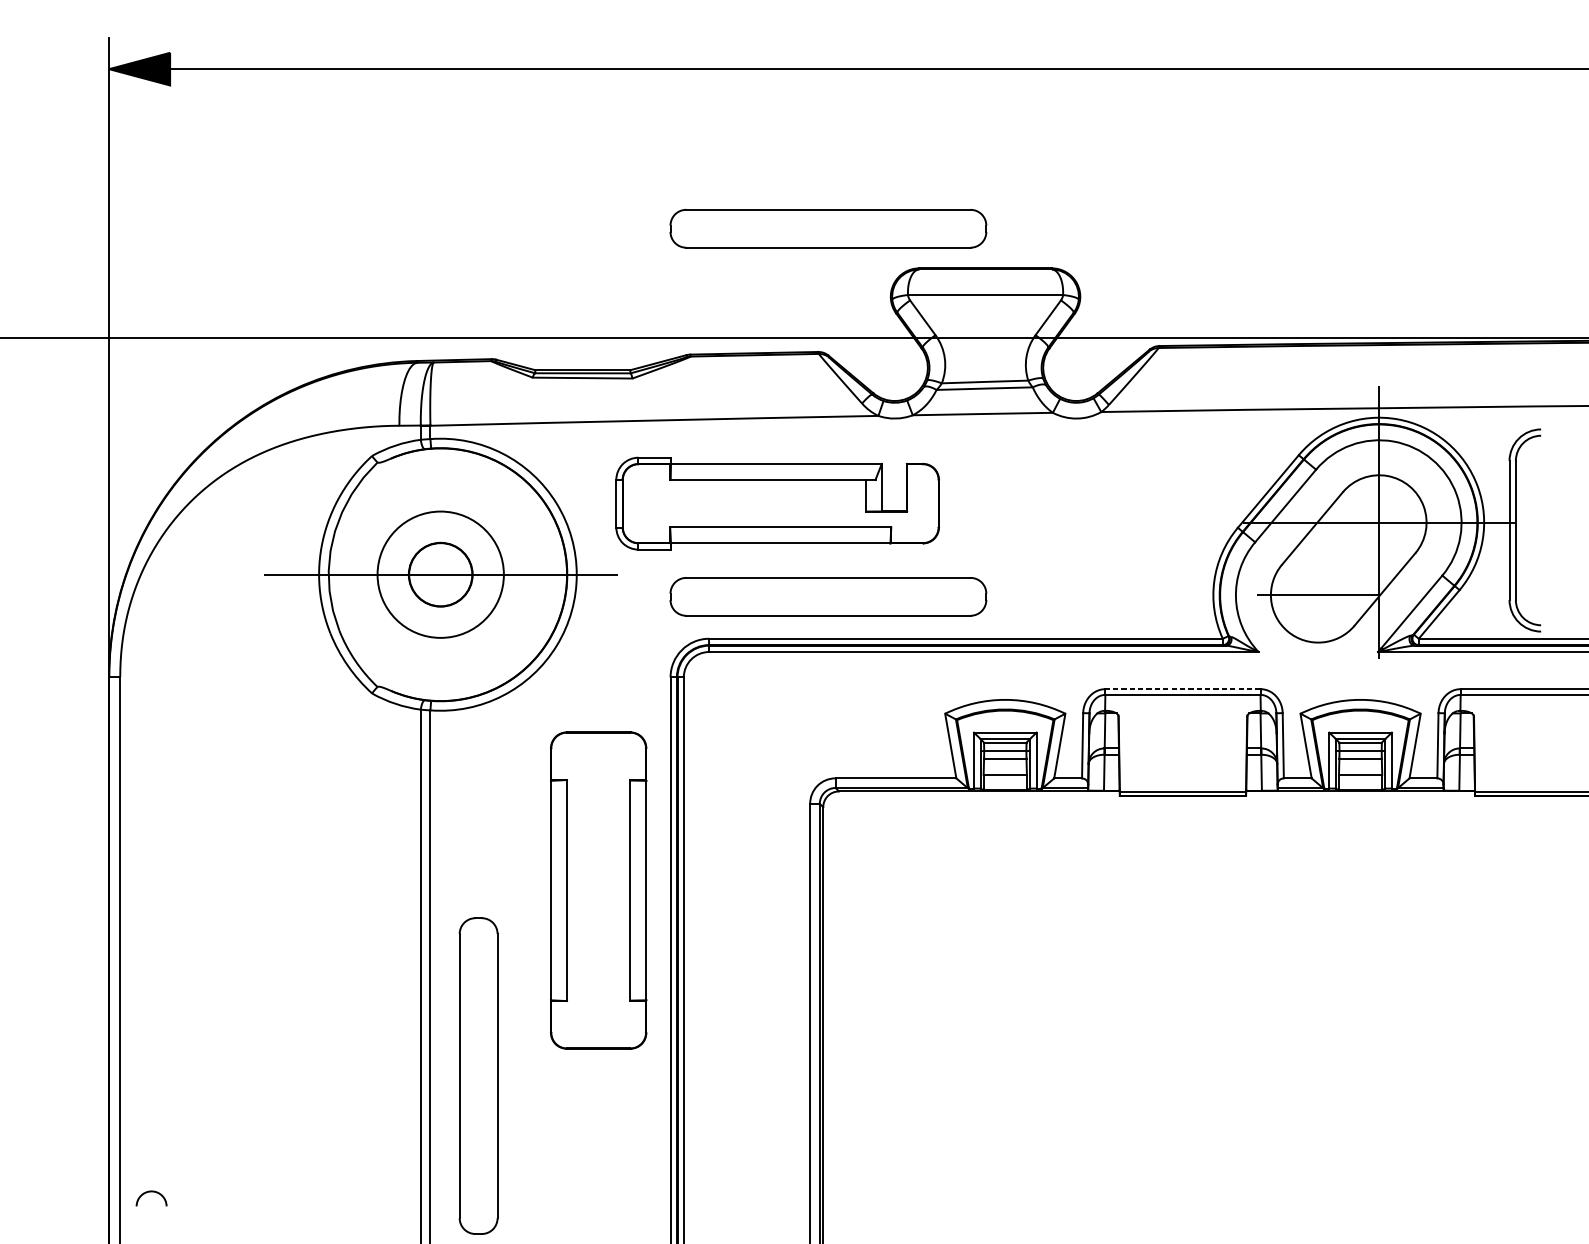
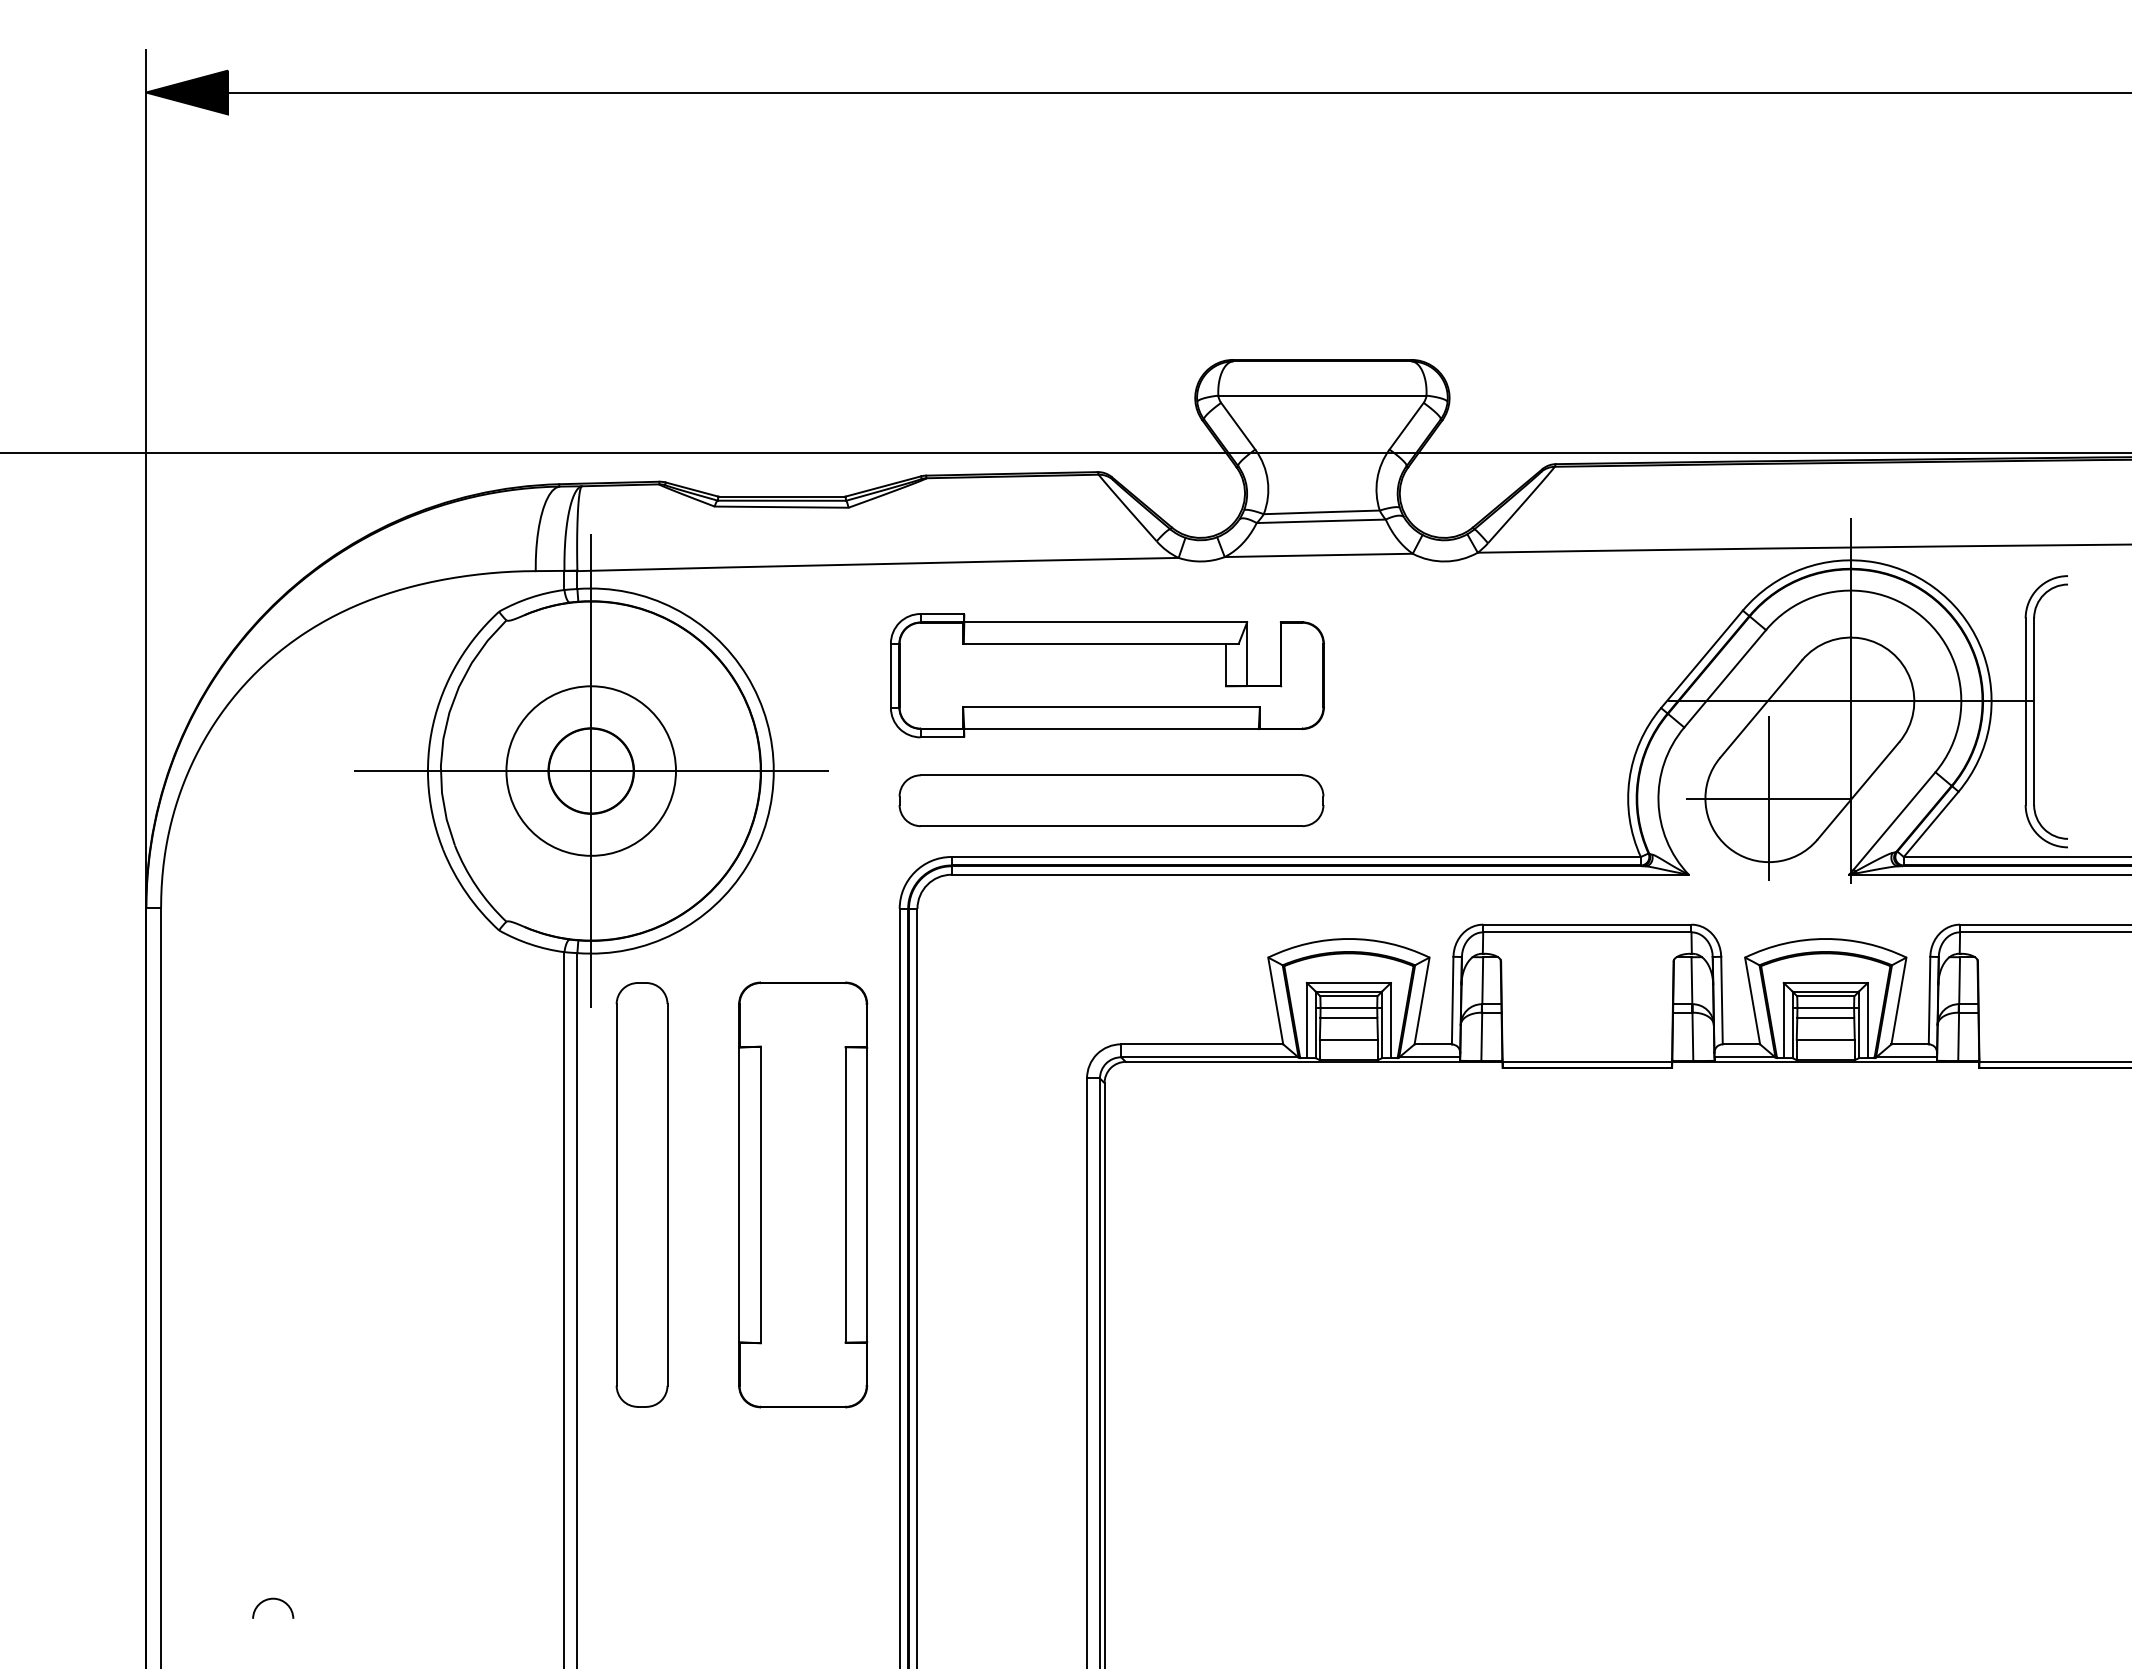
part: (828, 228) -> (1111, 306), removed
part: (777, 503) -> (1107, 675), moved
line: (440, 574) -> (591, 770), added
line: (1318, 595) -> (1769, 798), added
line: (1182, 689) -> (1586, 924), dashed -> solid
part: (478, 1075) -> (641, 1194), moved
arc: (151, 1192) -> (273, 1599), moved

